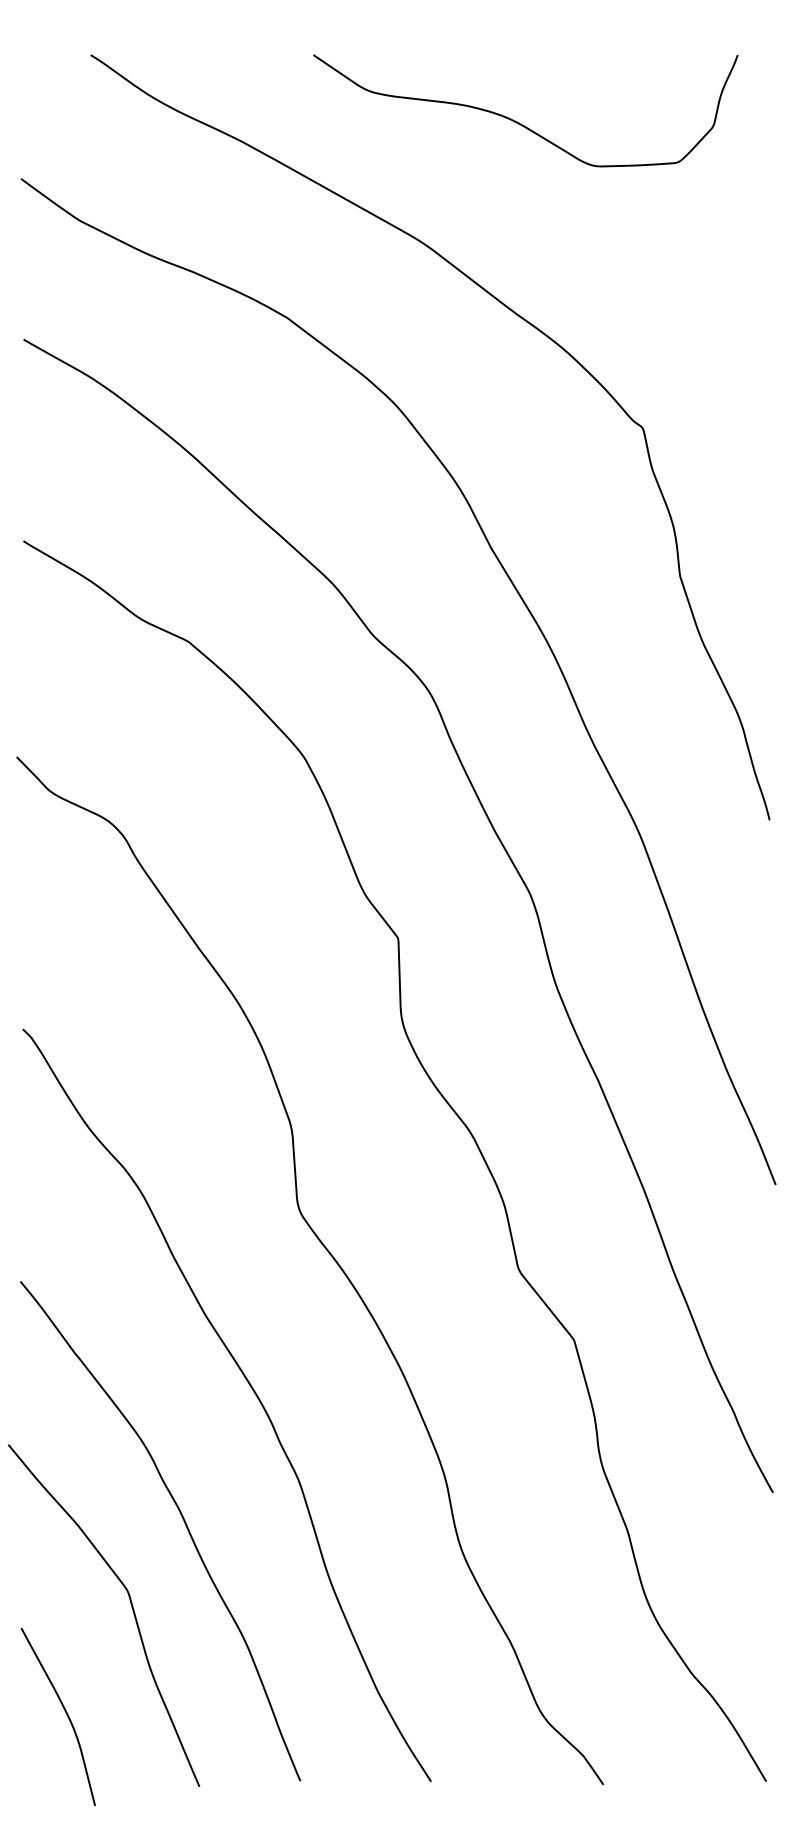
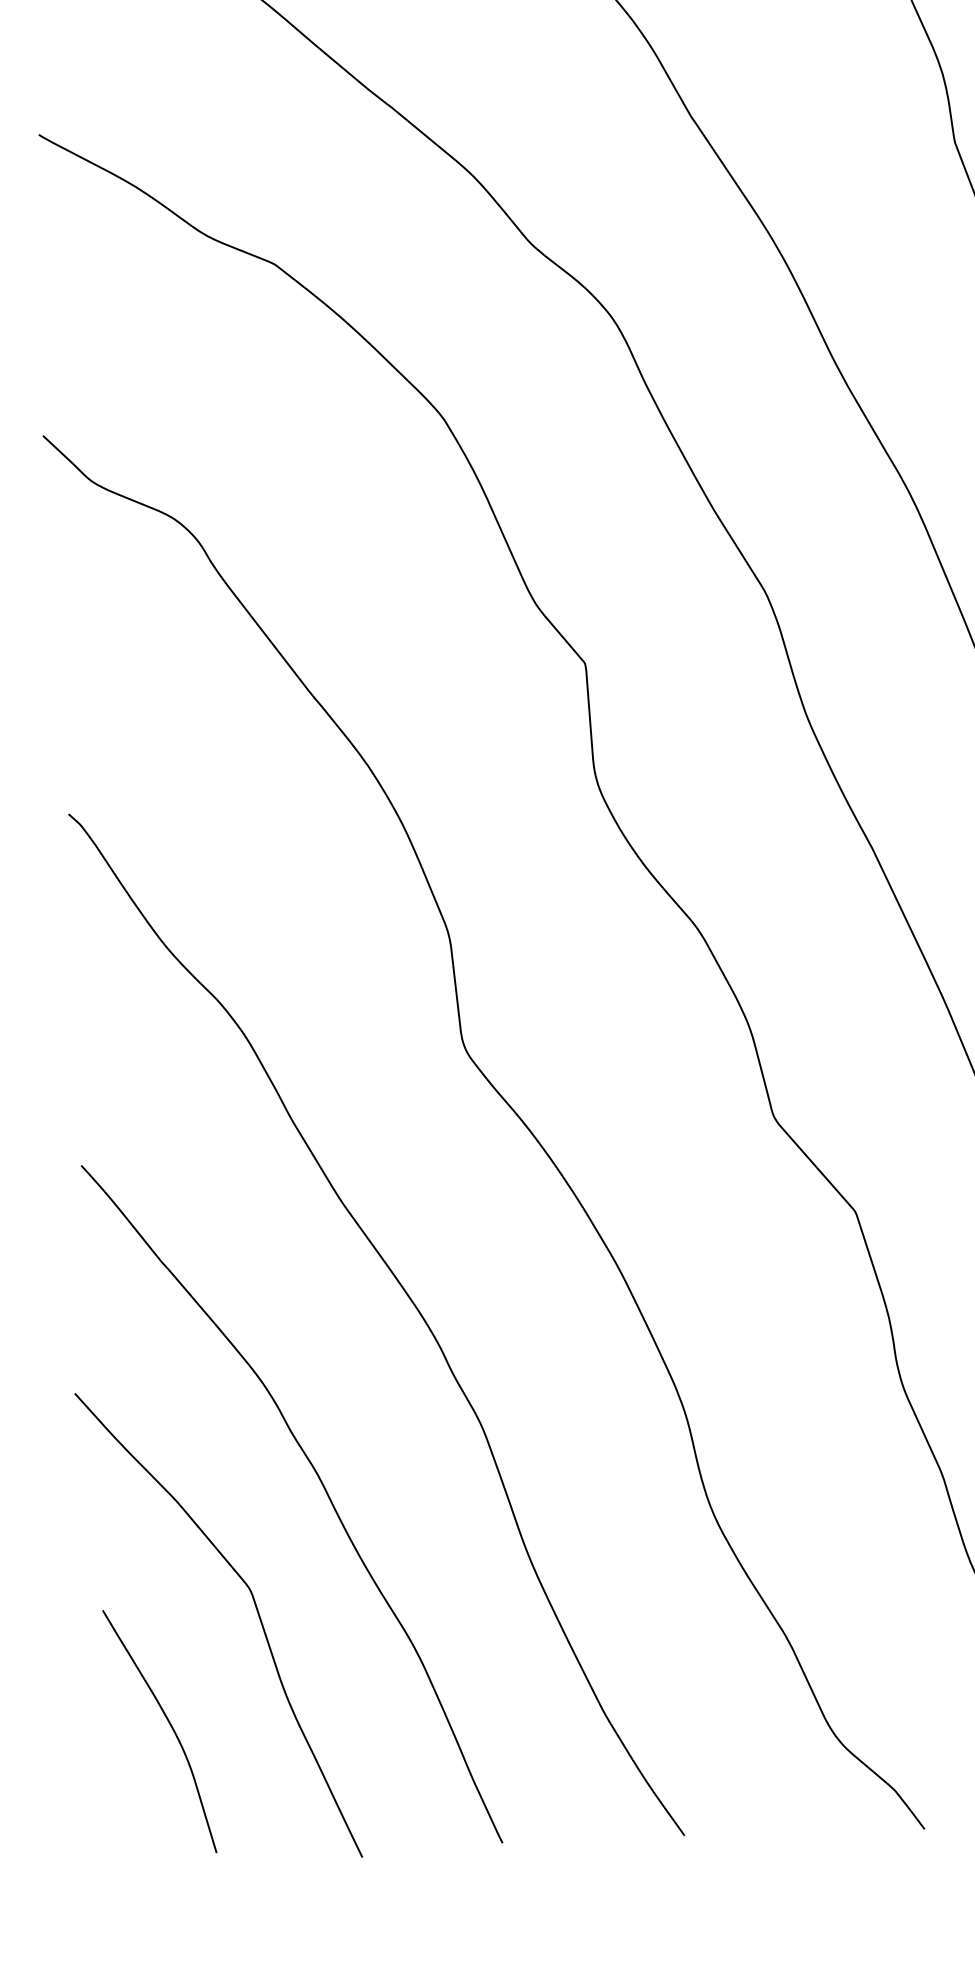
curve: (65, 1713) -> (169, 1726), moved

